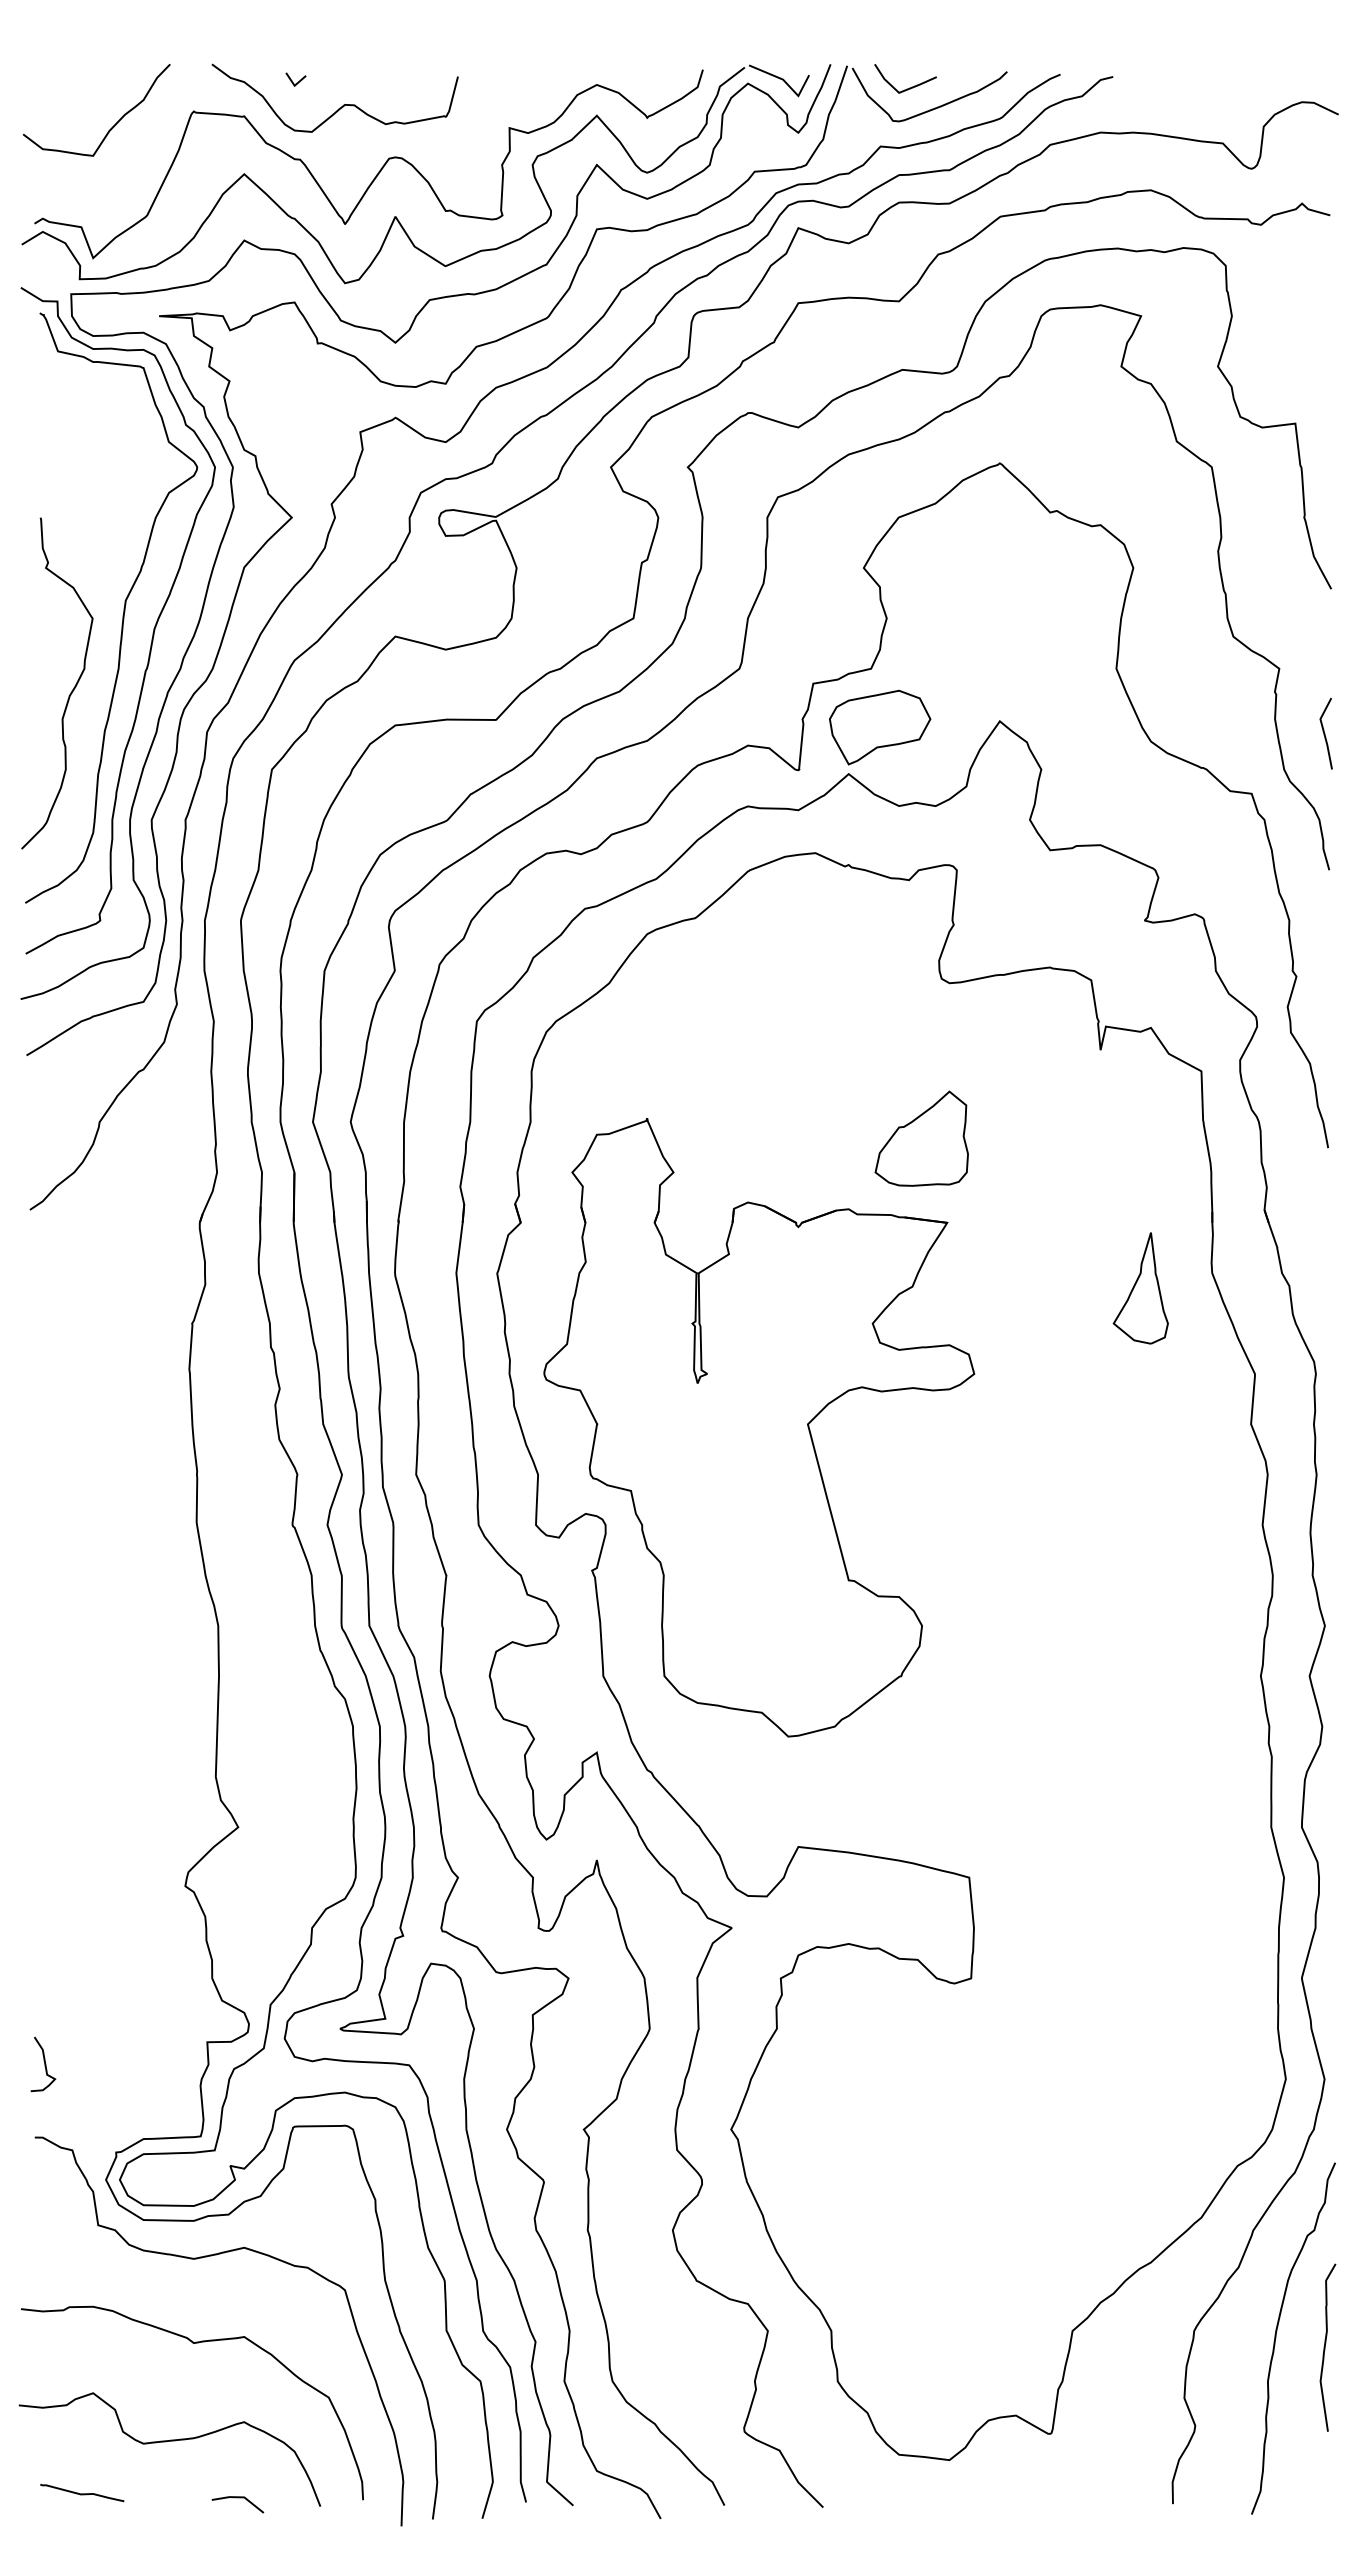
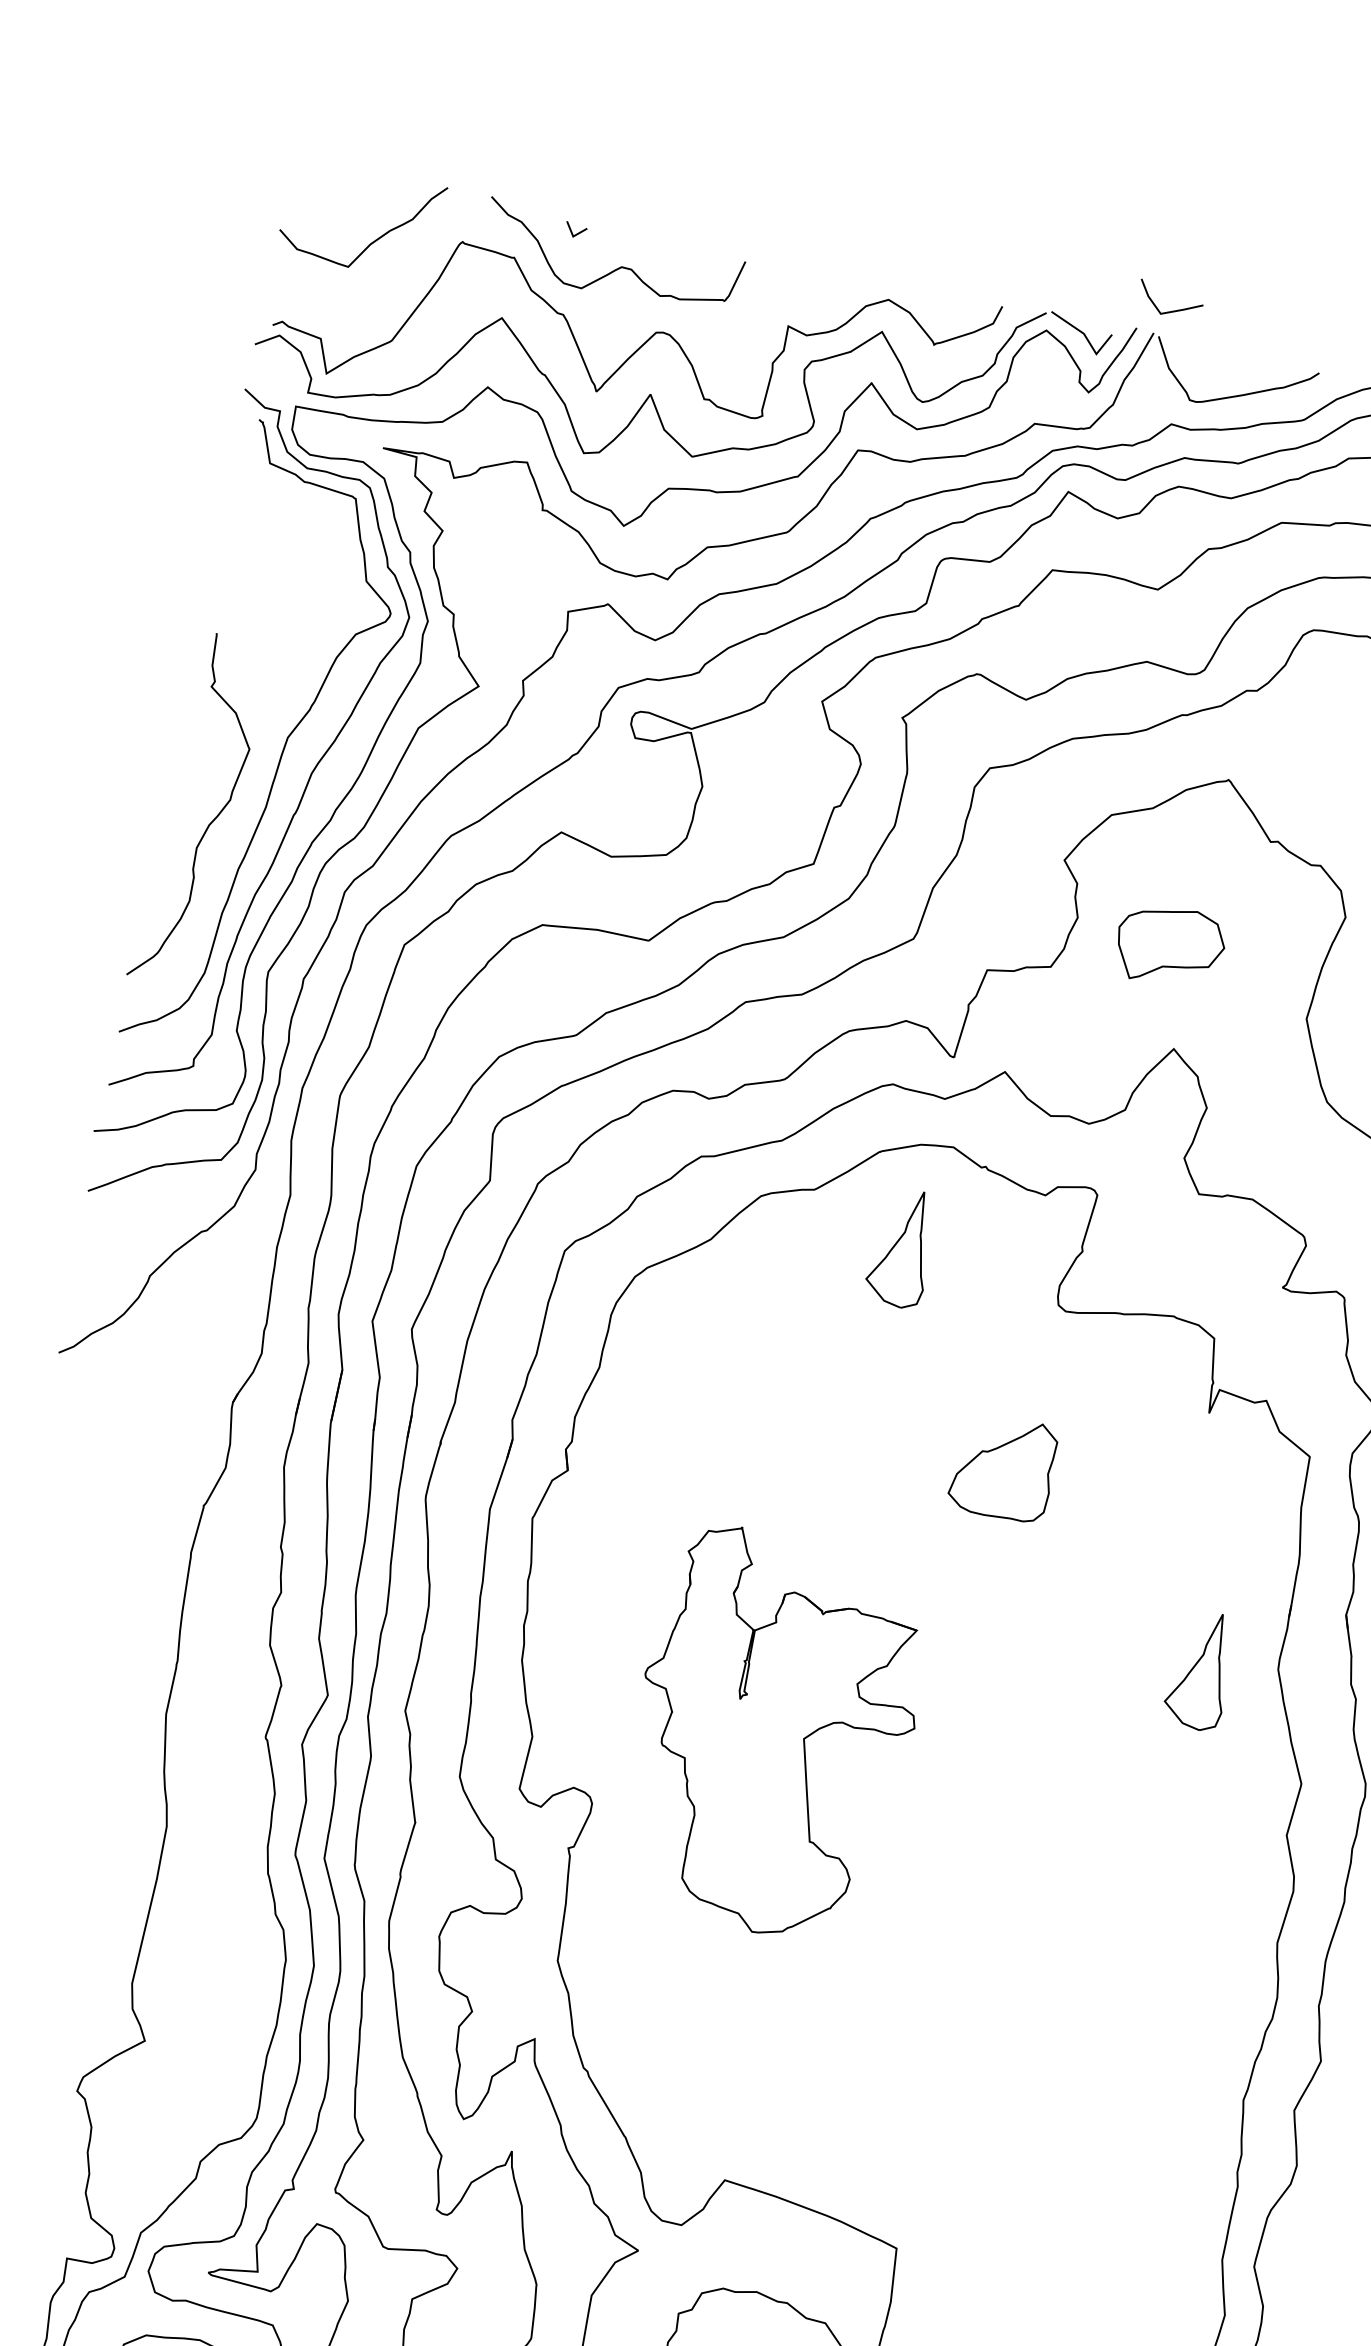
line: (909, 87) -> (1172, 310), moved
part: (880, 727) -> (1170, 946), moved
part: (786, 955) -> (901, 1247), added
part: (759, 1427) -> (773, 1734), size x0.6

